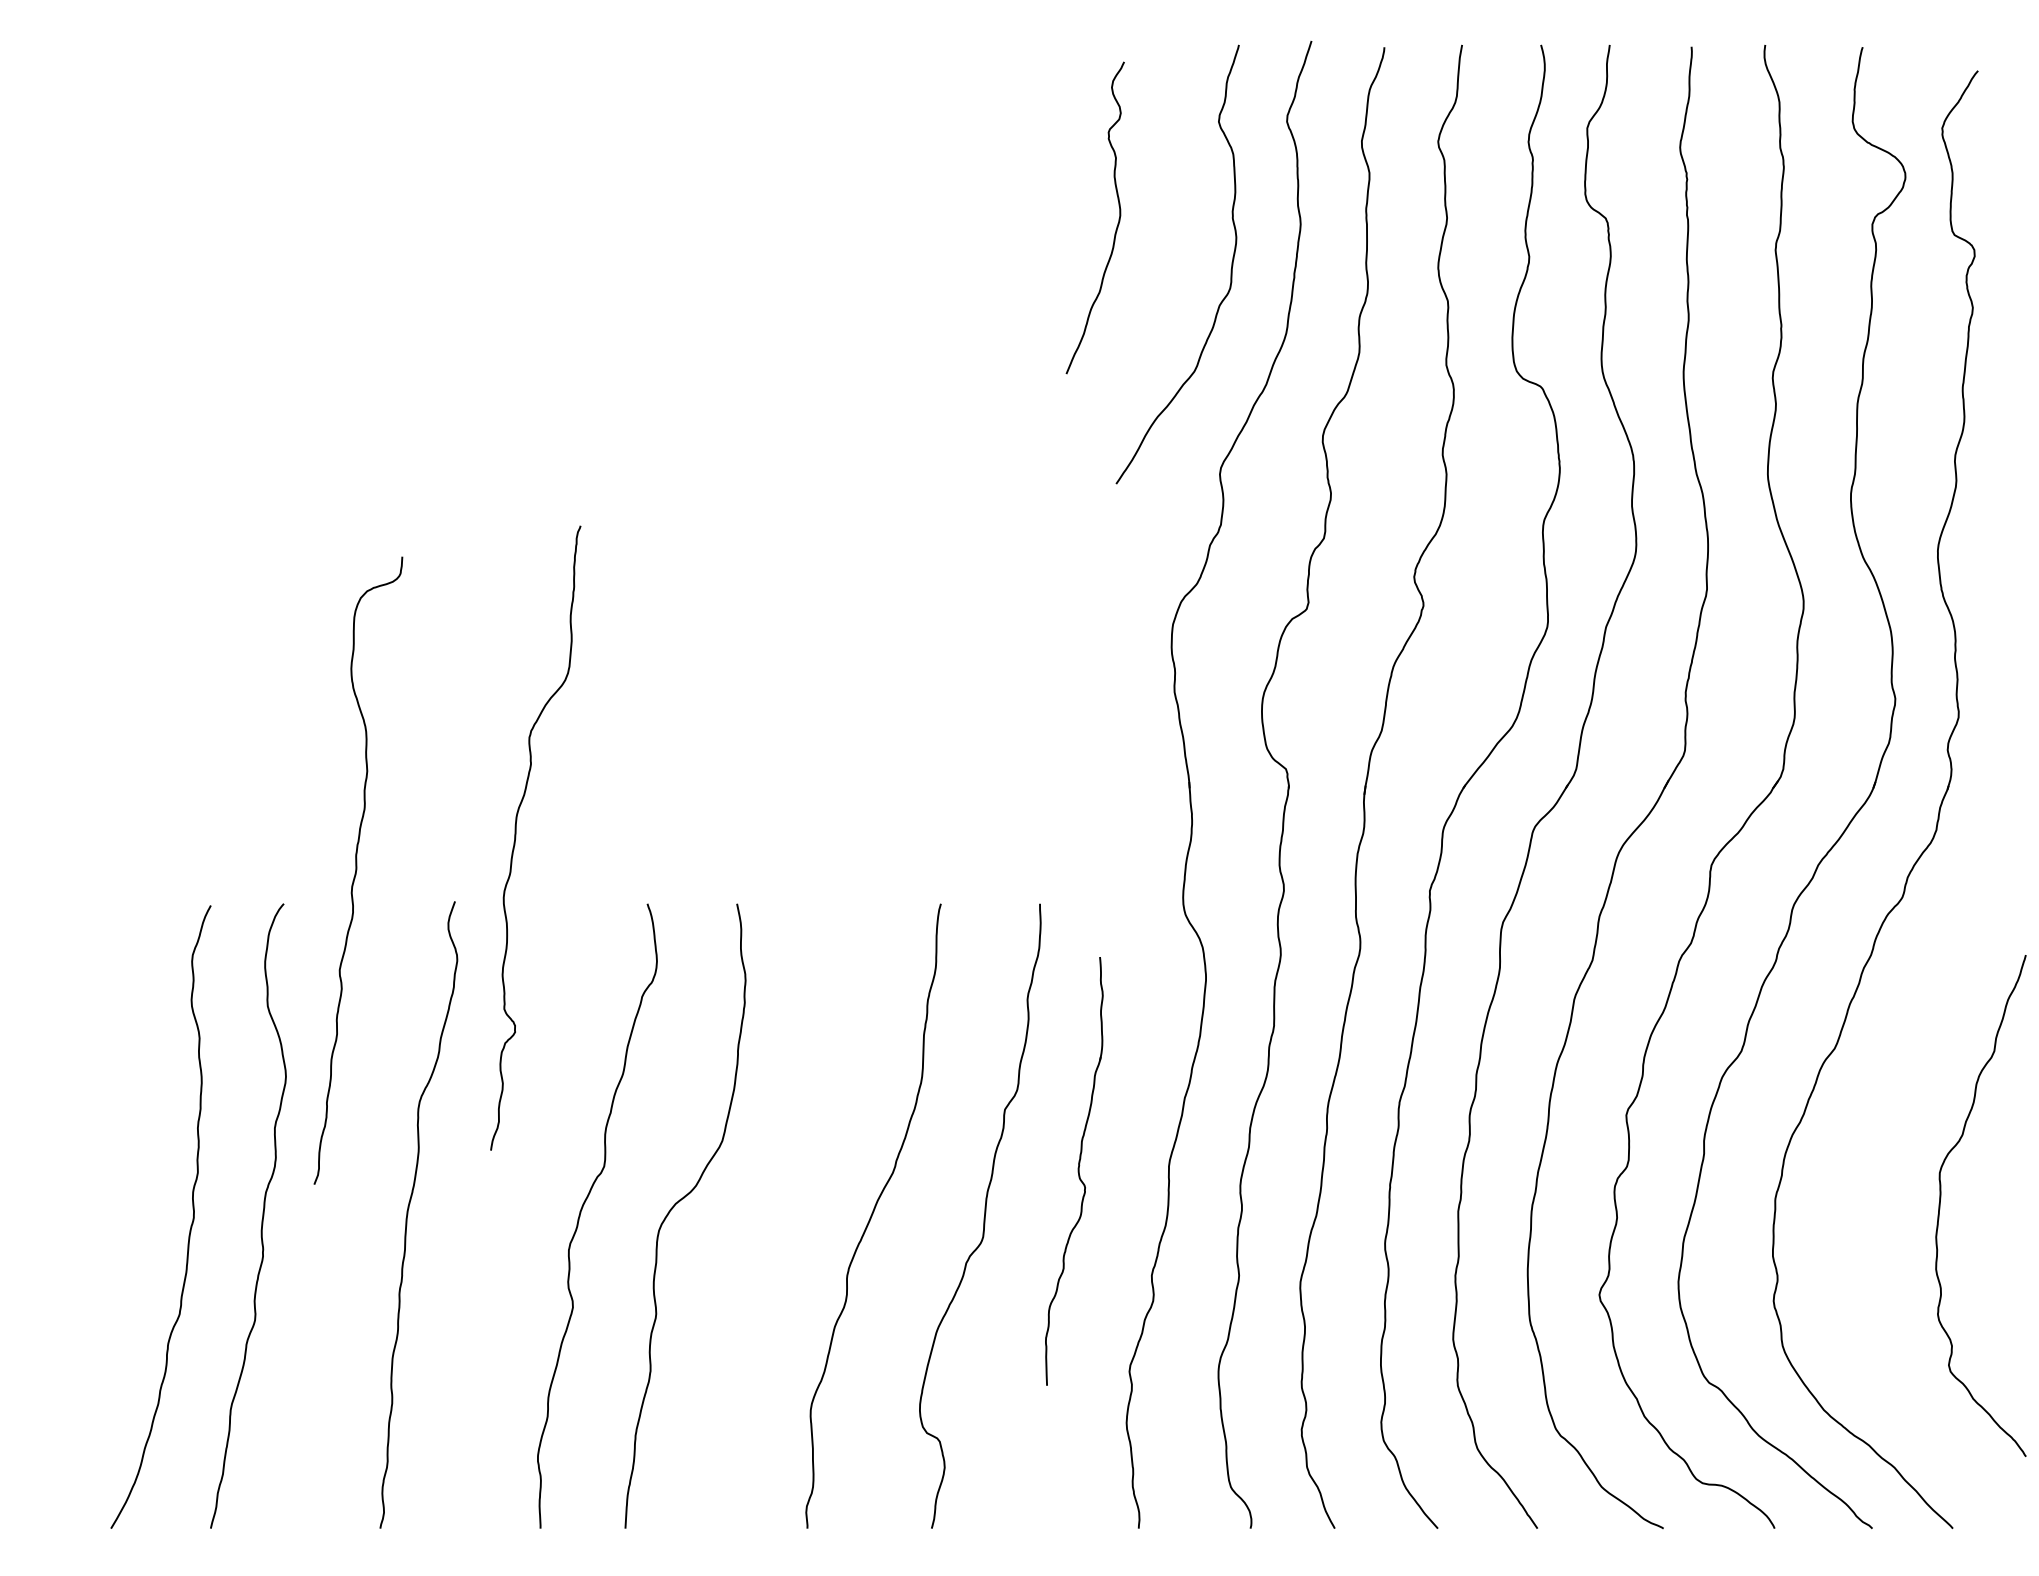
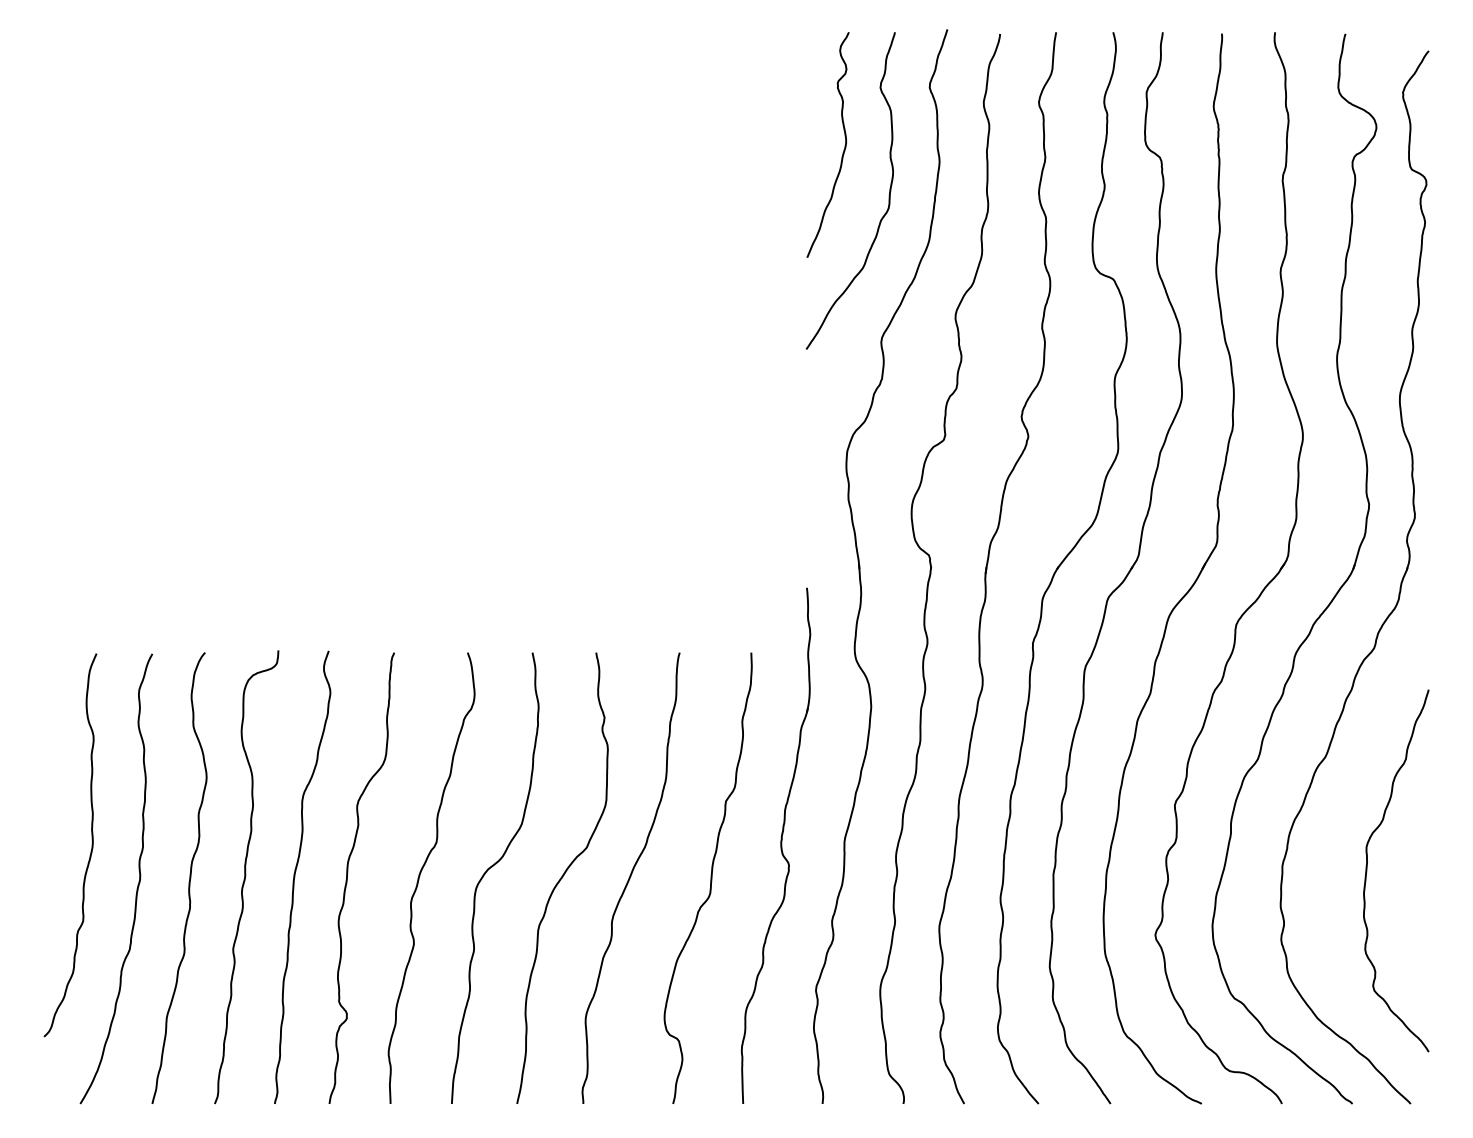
curve: (1117, 223) -> (844, 148), moved
curve: (516, 837) -> (347, 877), moved
curve: (357, 870) -> (246, 877), moved
part: (1074, 1171) -> (776, 846), size x1.67
curve: (126, 1174) -> (91, 848), added
curve: (1941, 1198) -> (1367, 865), moved
curve: (778, 1215) -> (562, 877), added

